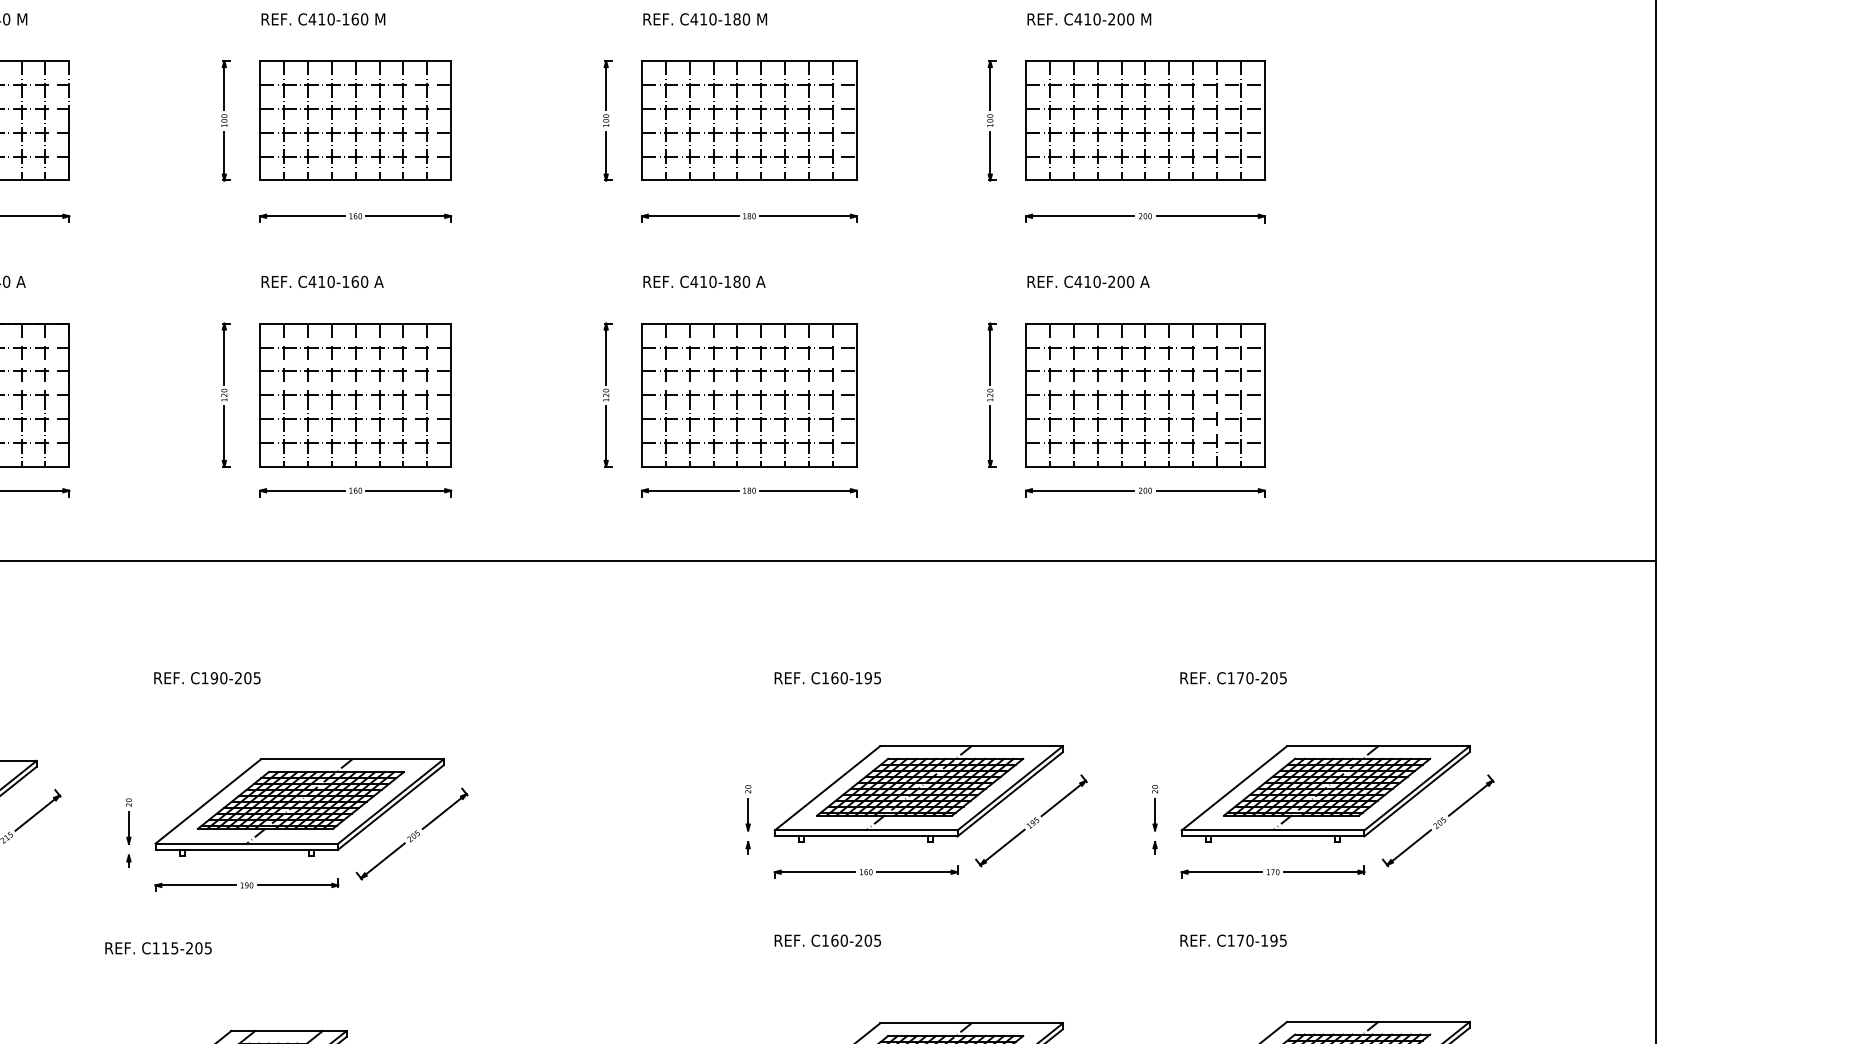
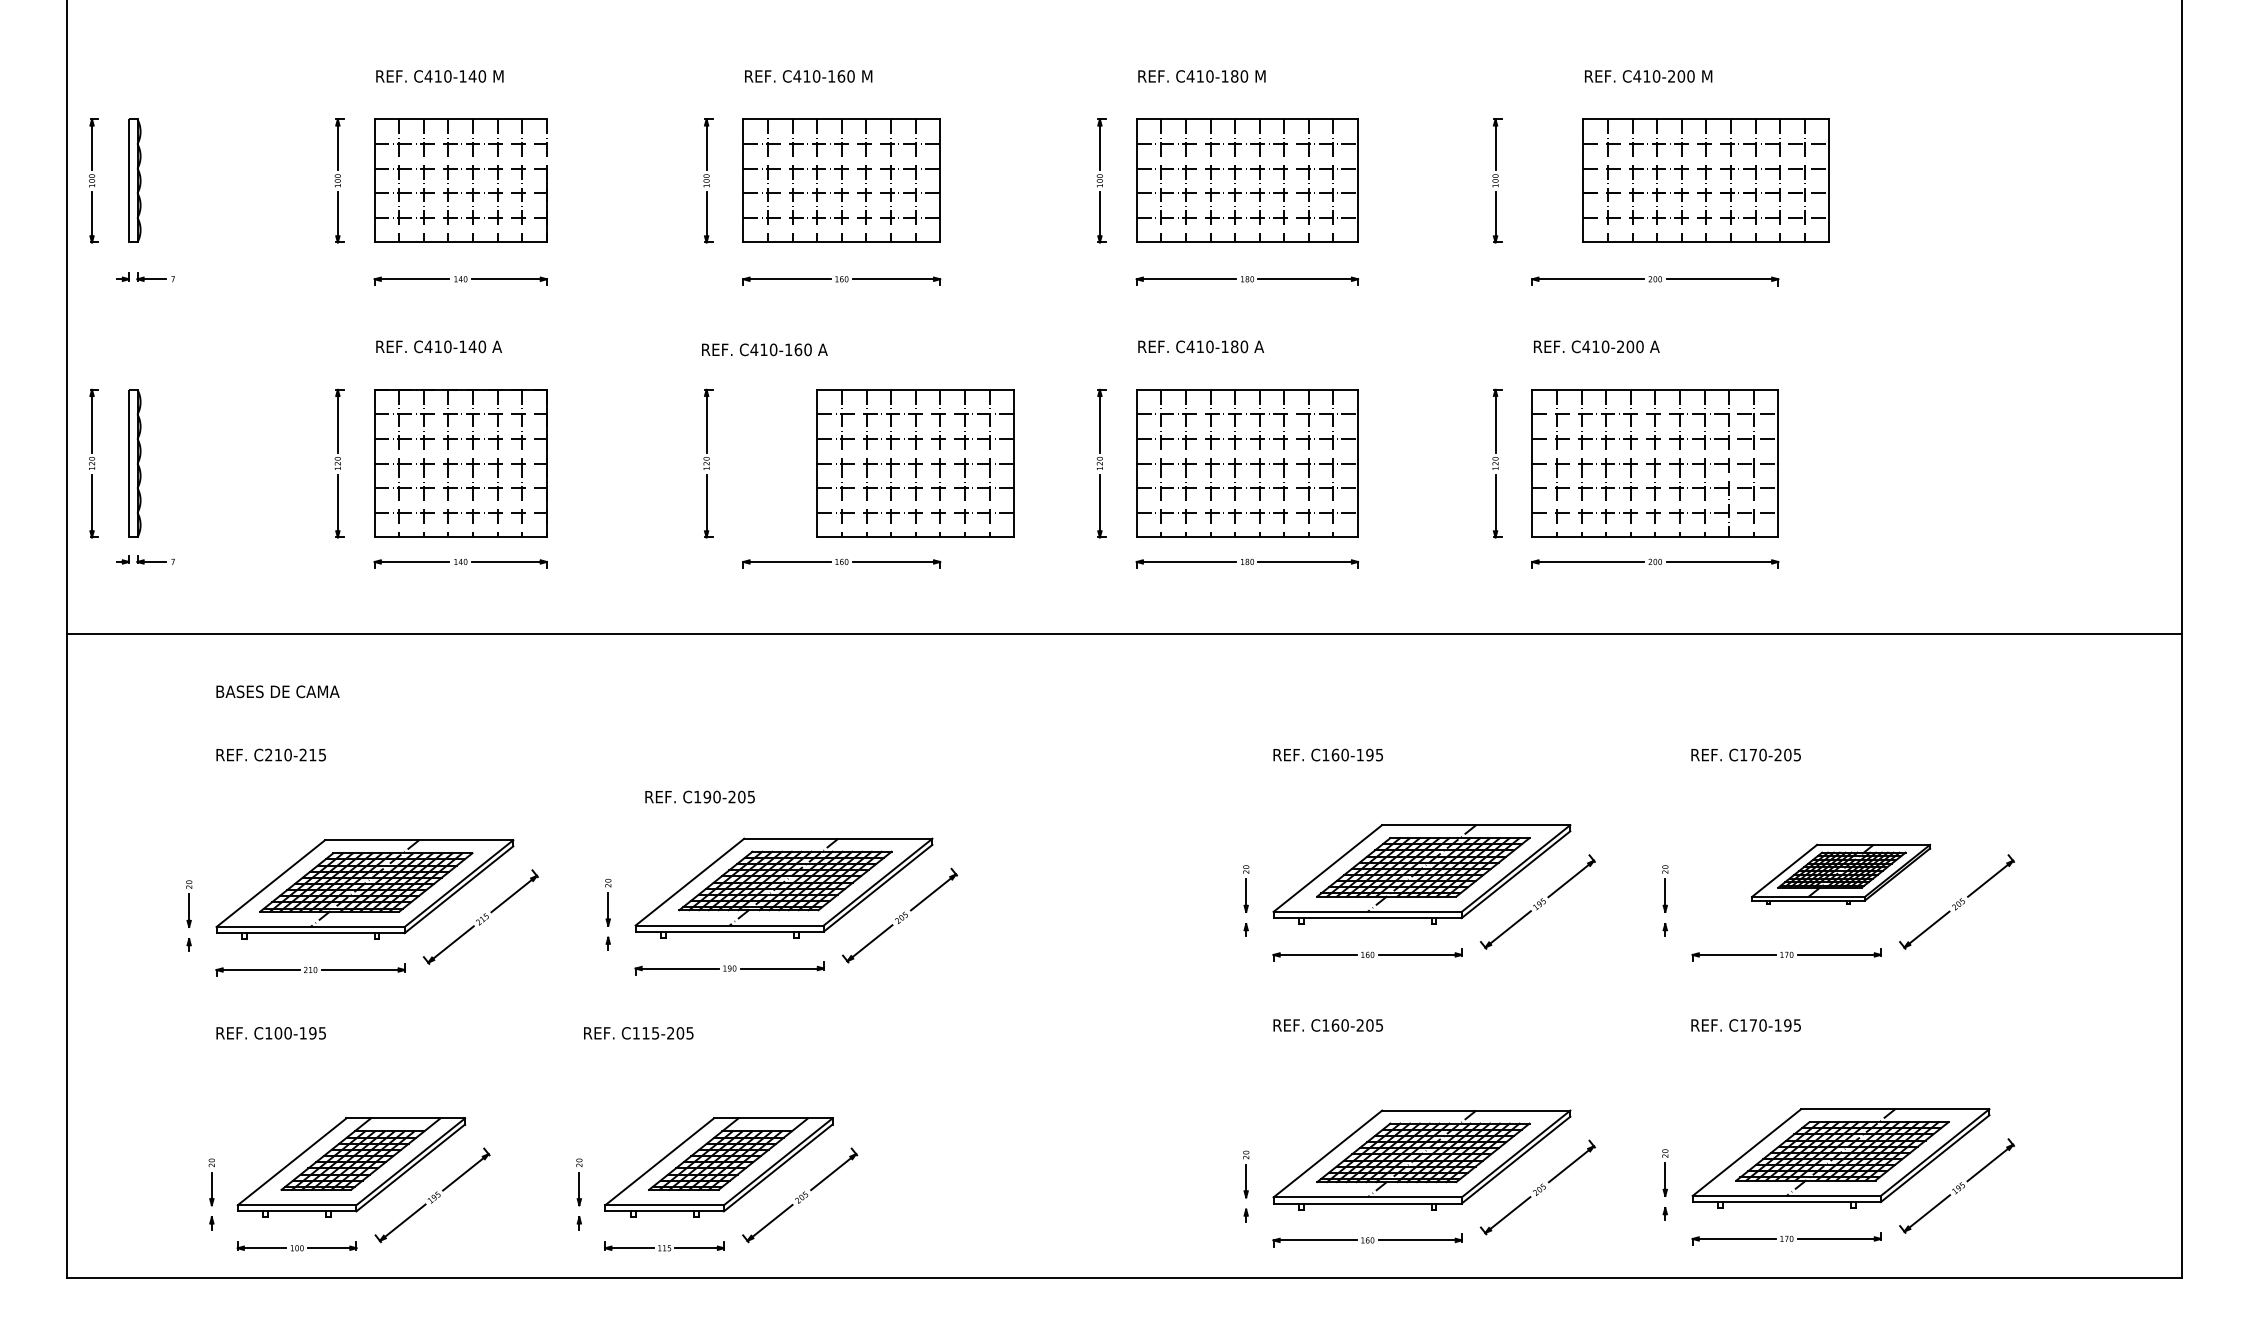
text: (1089, 19) -> (1648, 76), moved
part: (1144, 120) -> (1705, 180), moved
text: (322, 281) -> (764, 349), moved
part: (355, 395) -> (915, 463), moved
text: (206, 677) -> (699, 796), moved
part: (1325, 794) -> (1840, 874), size x0.6

